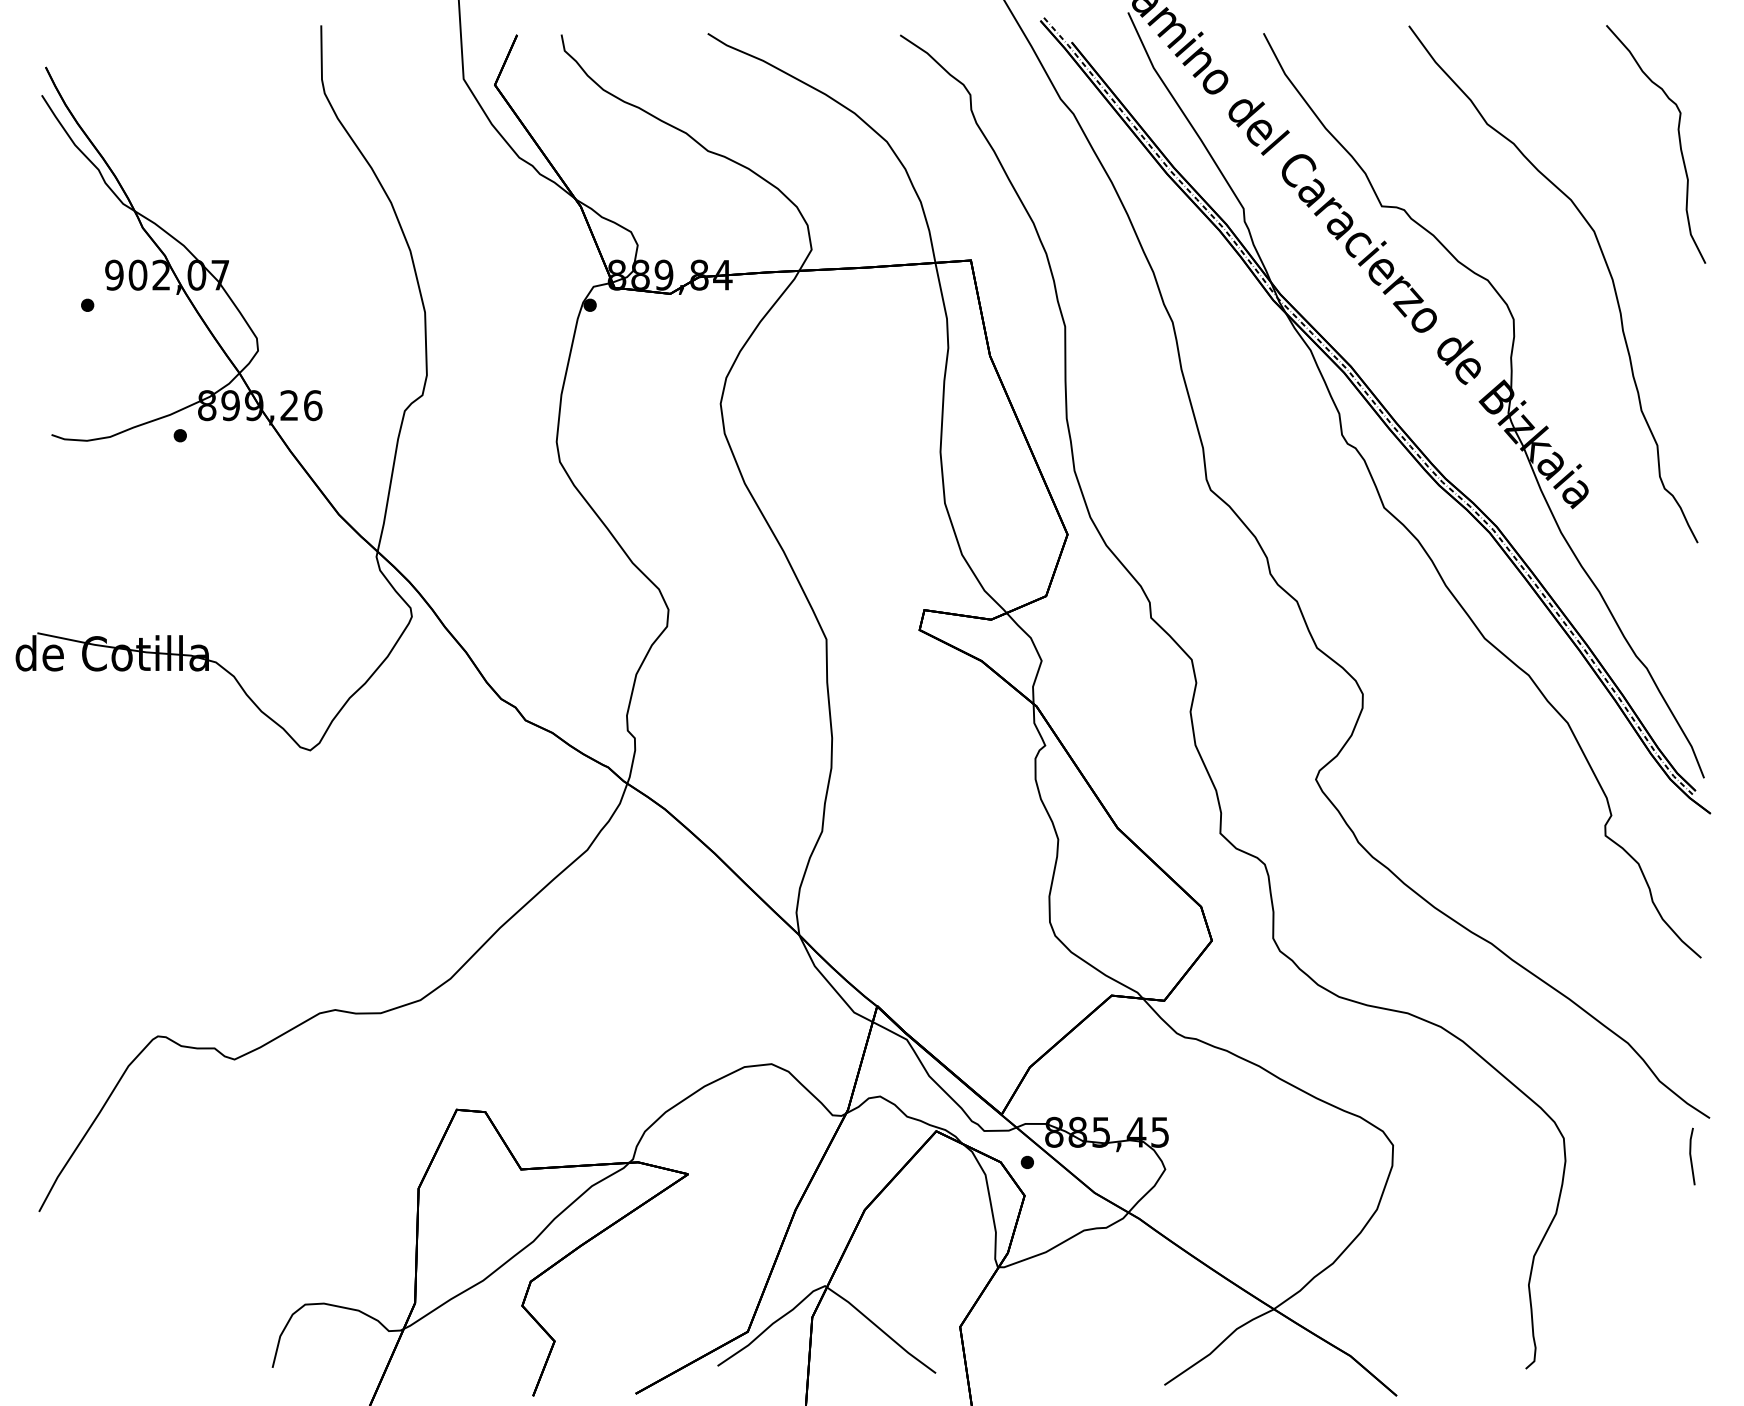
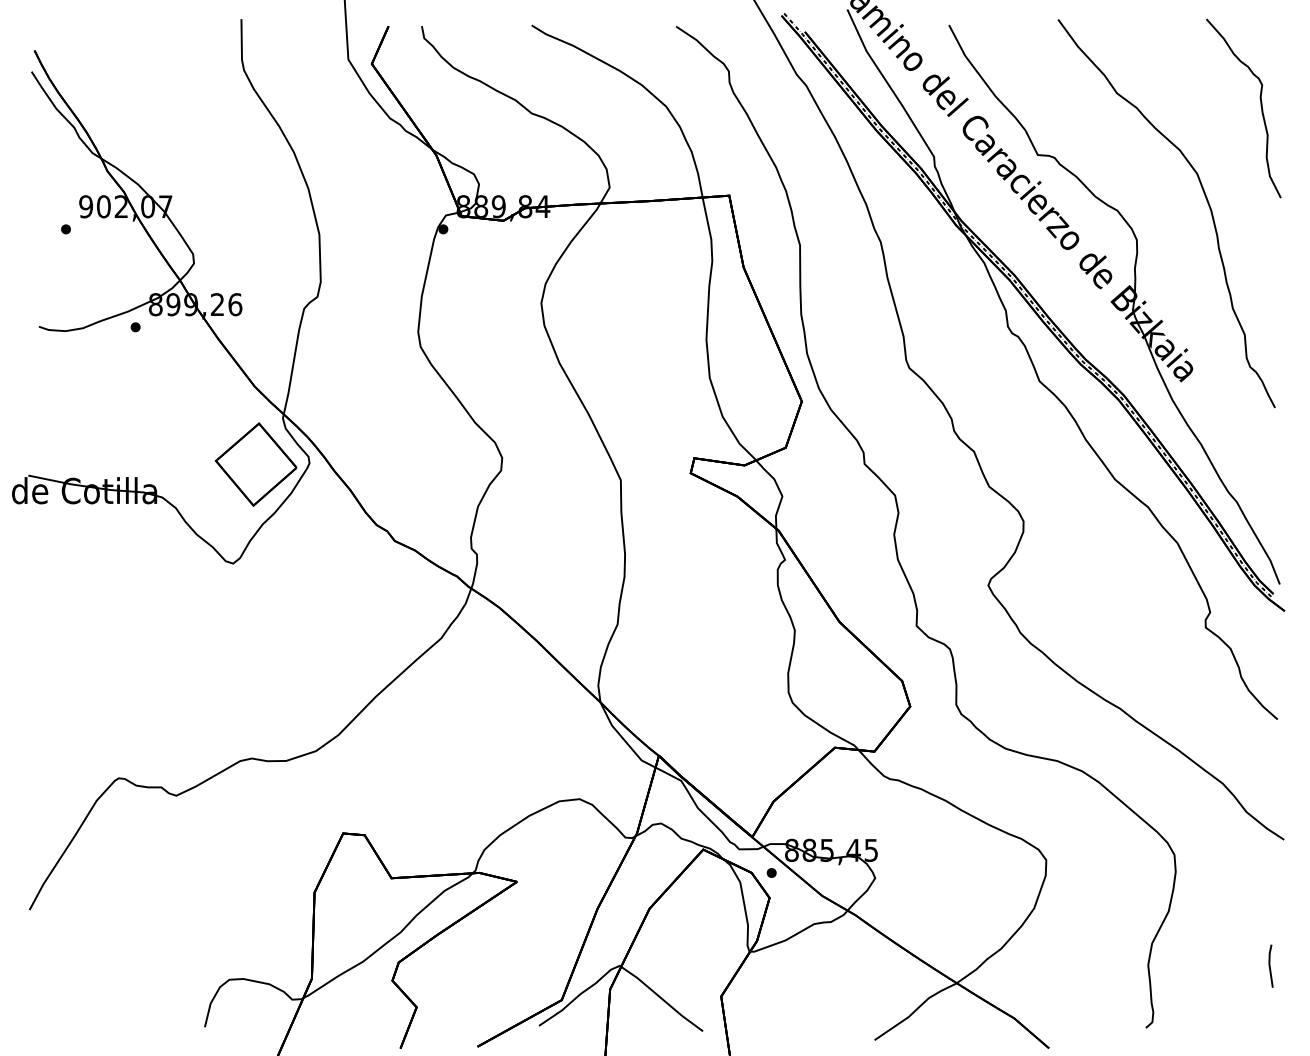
part: (340, 618) -> (255, 464), added
line: (1691, 1156) -> (1270, 966), moved

